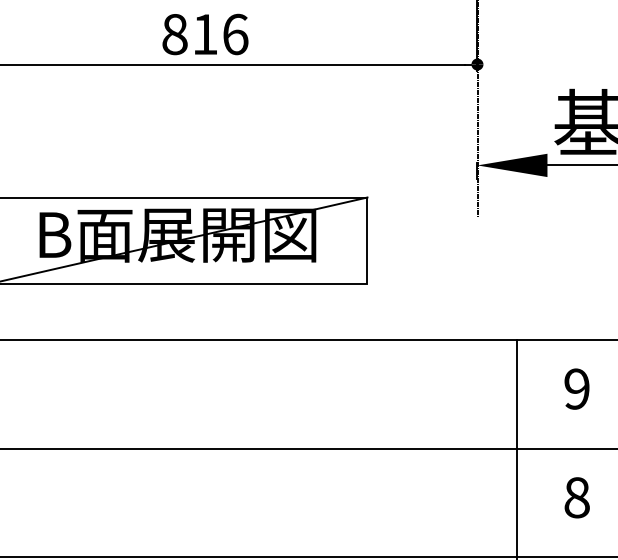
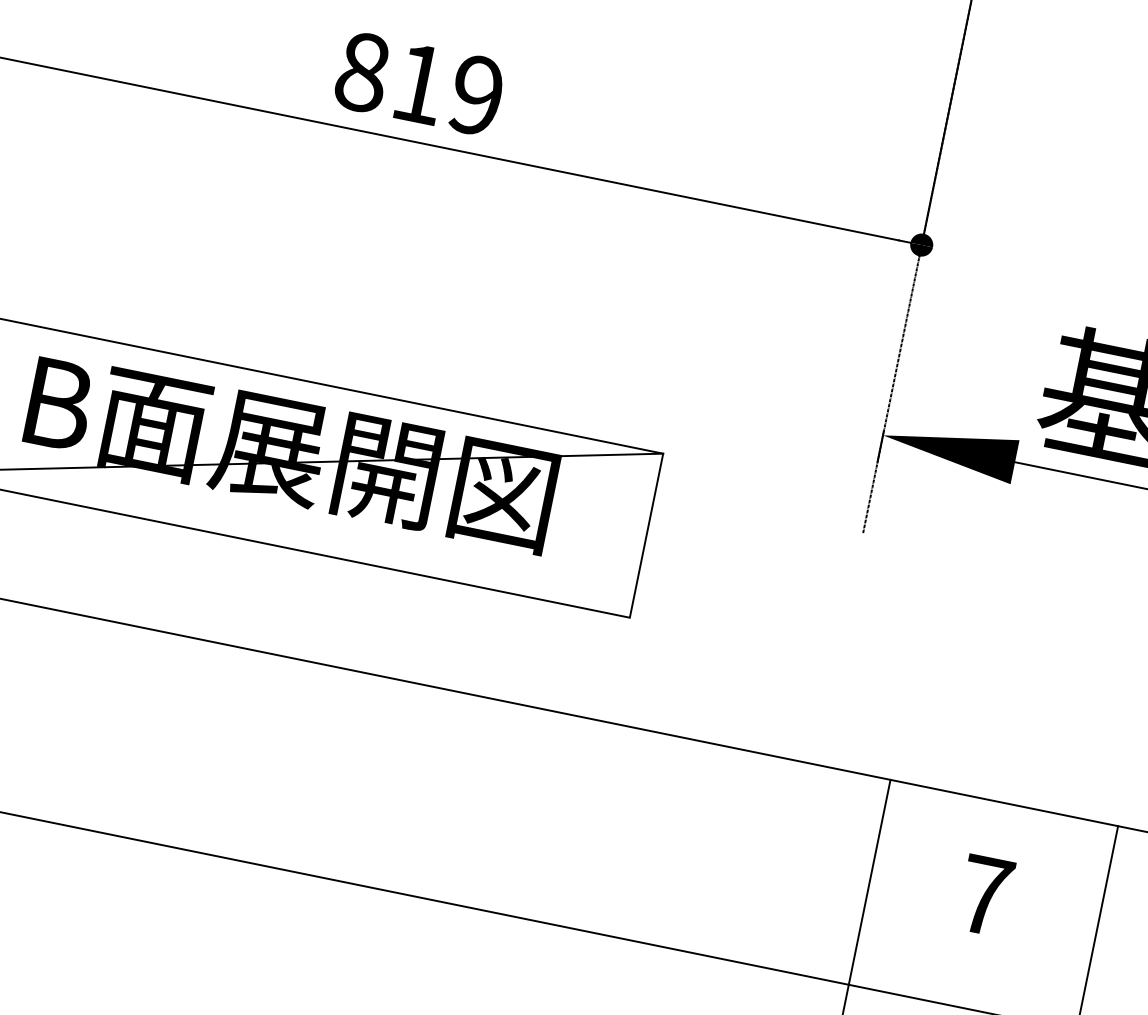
text: (235, 34) -> (476, 95), 816 -> 819
text: (576, 388) -> (984, 894), 9 -> 7

